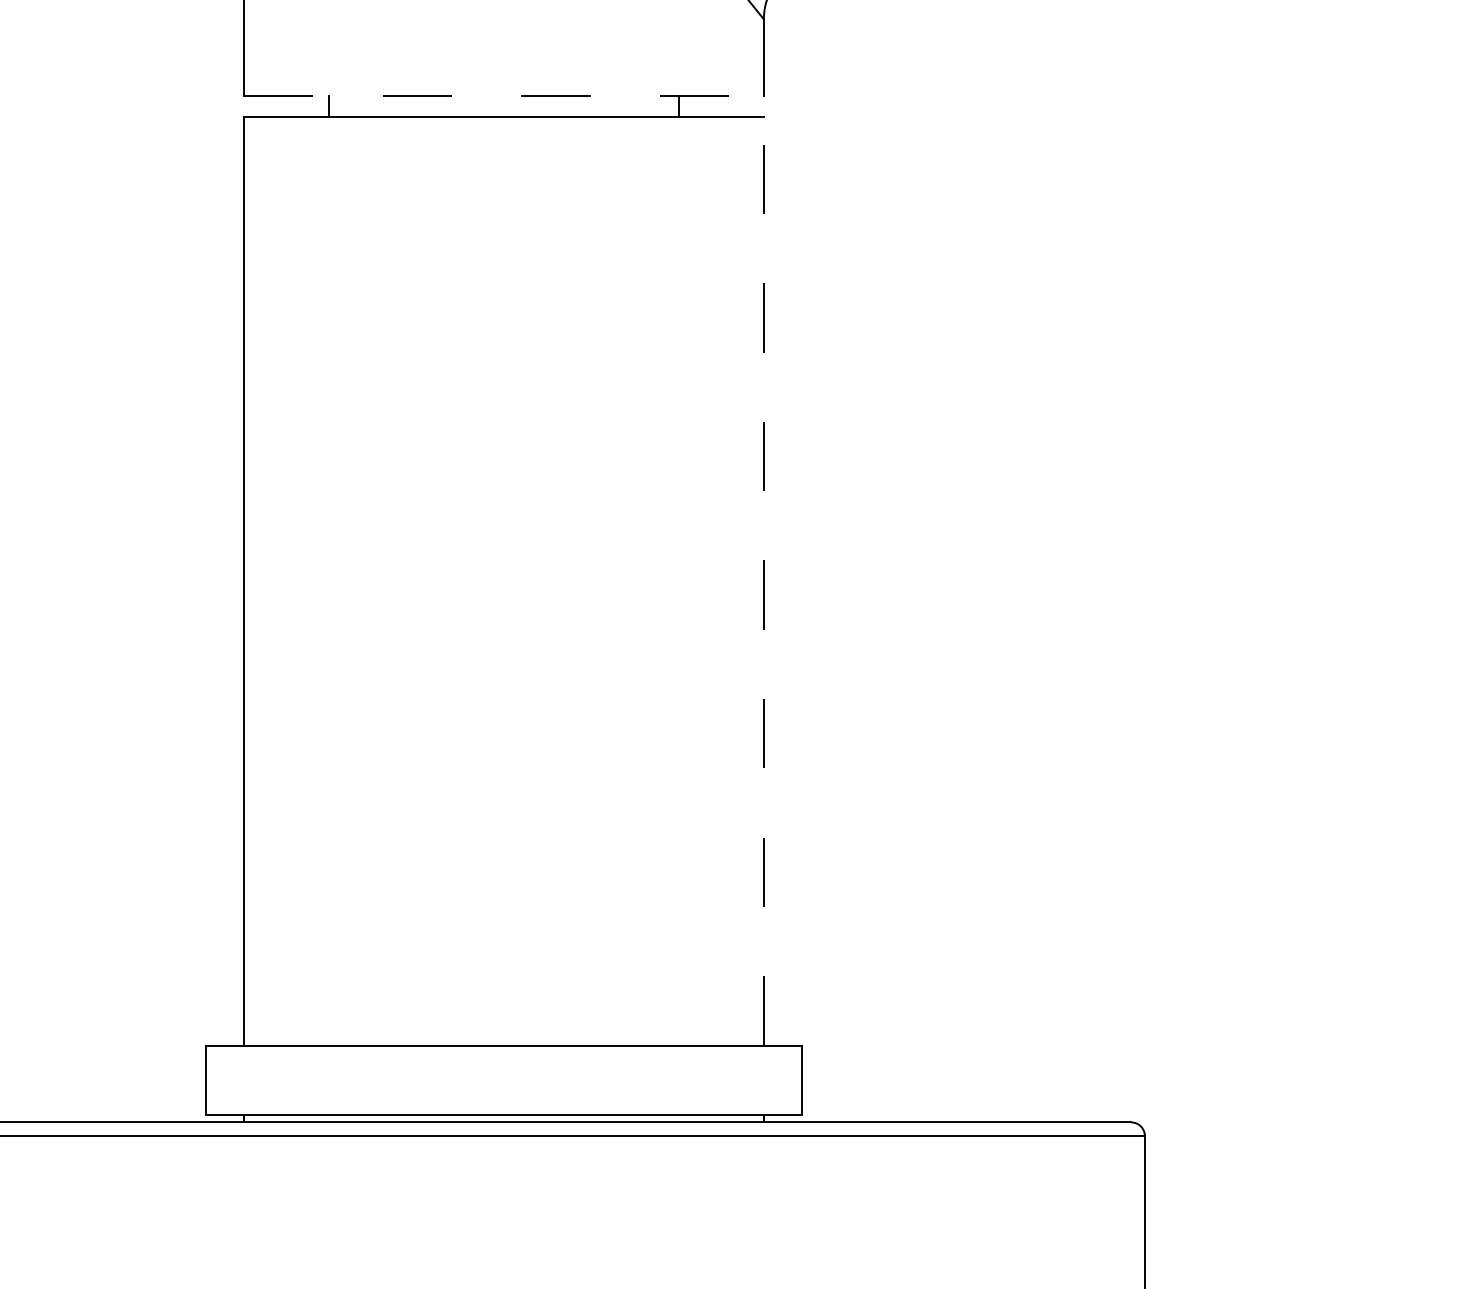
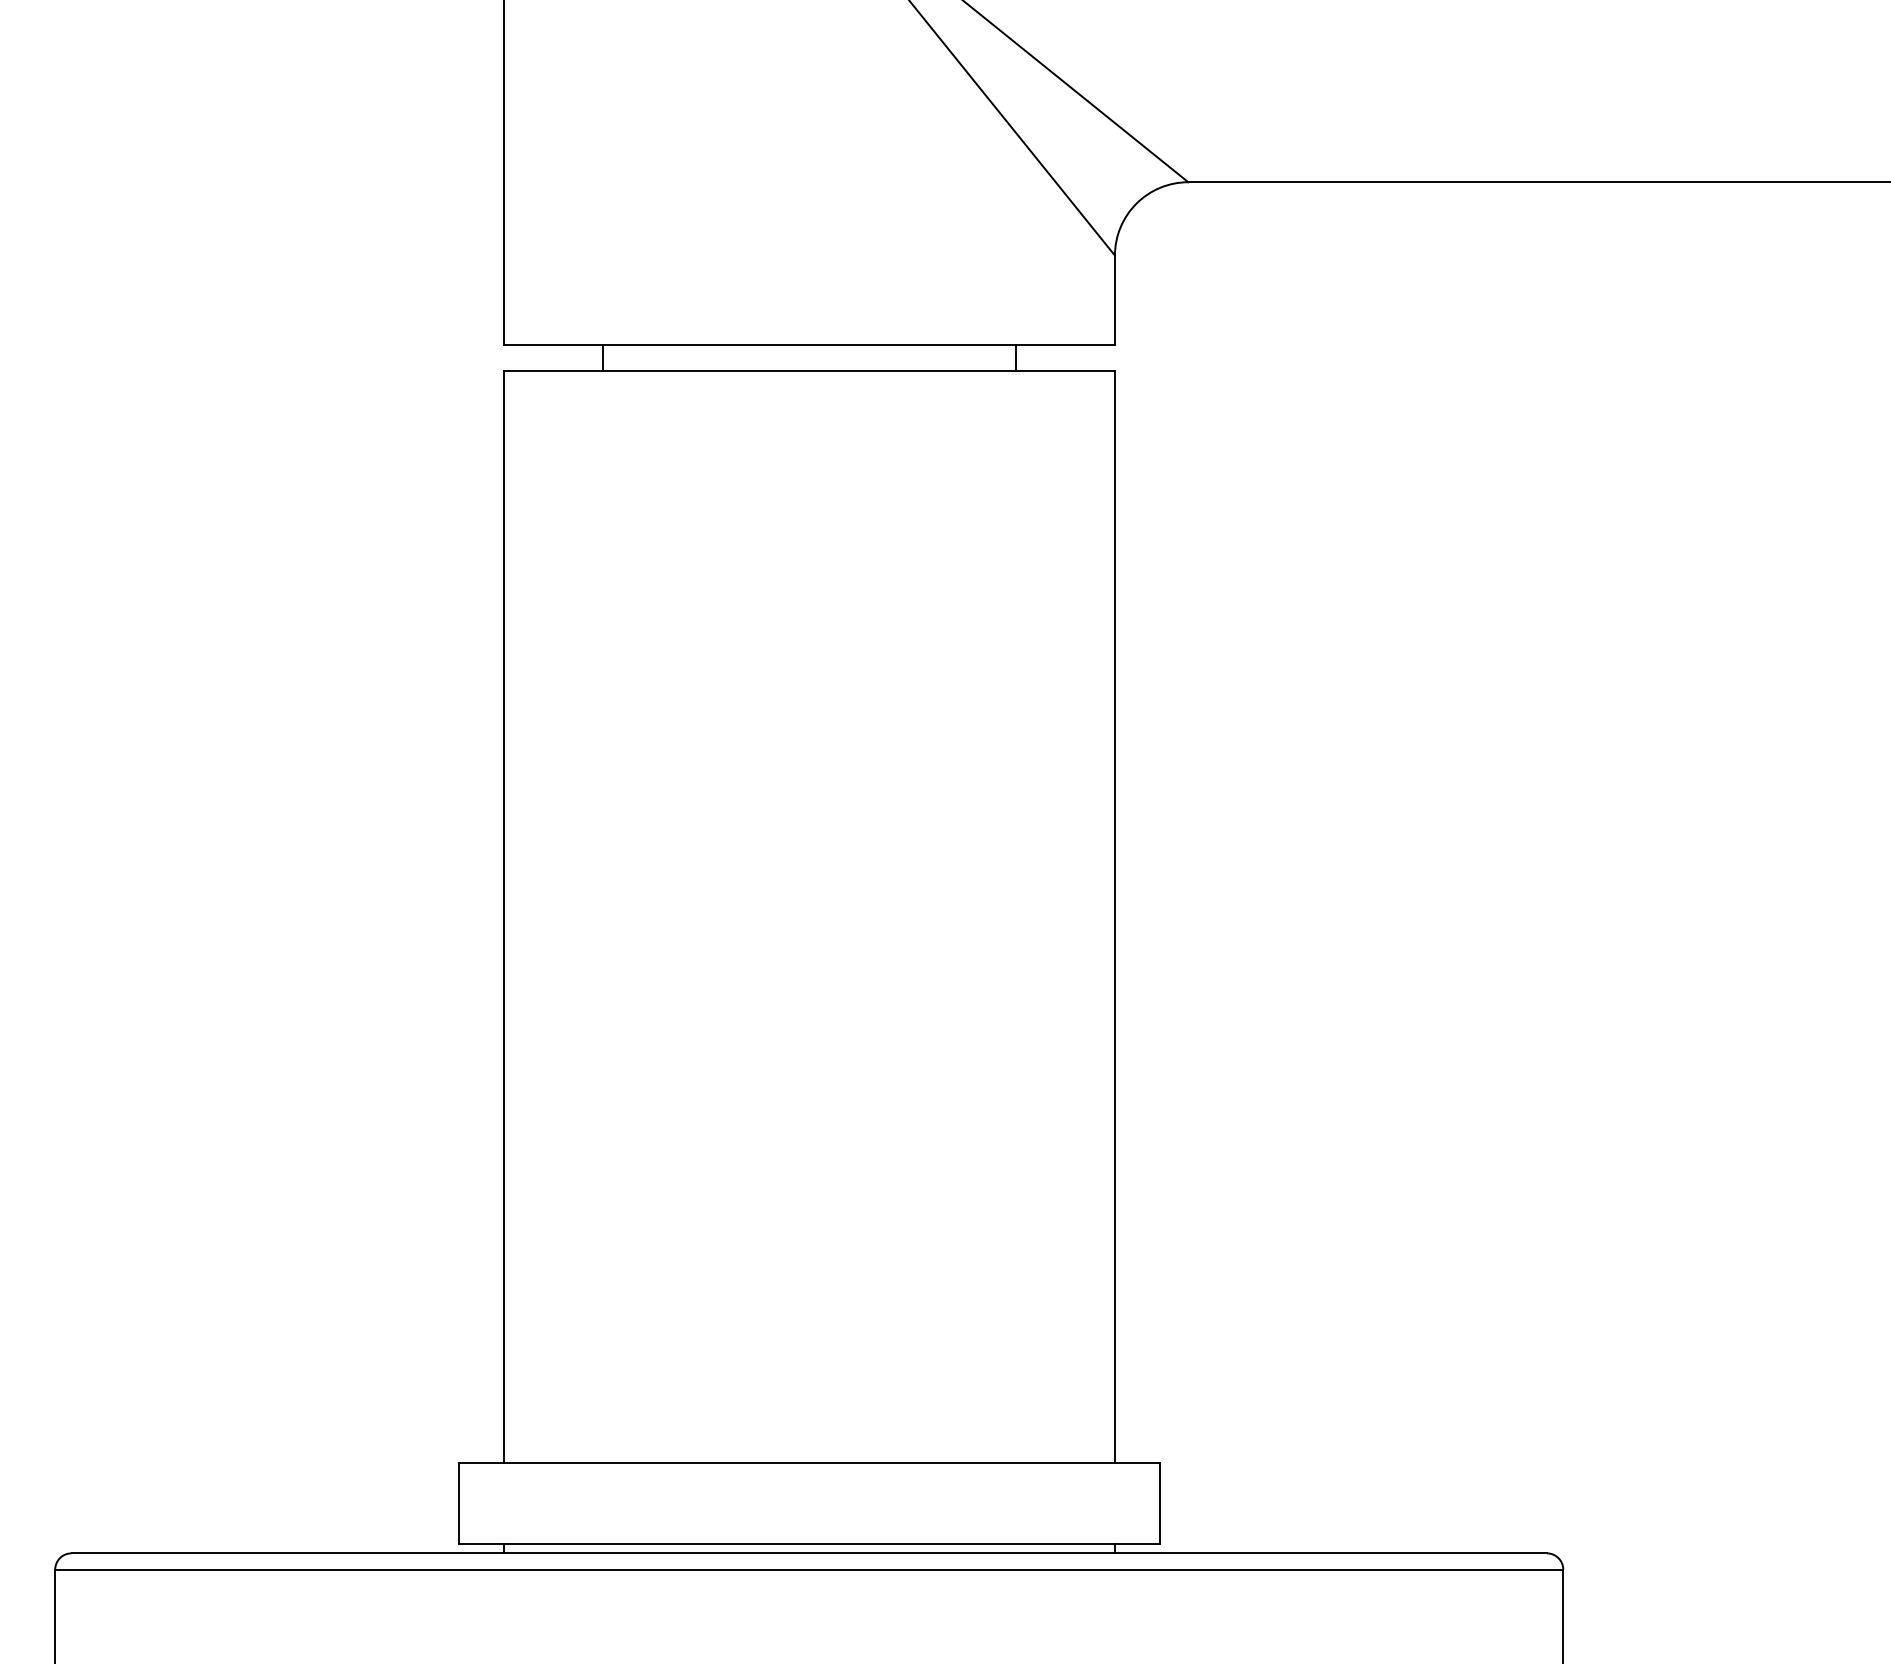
line: (504, 95) -> (809, 345), dashed -> solid
line: (763, 581) -> (1114, 916), dashed -> solid

